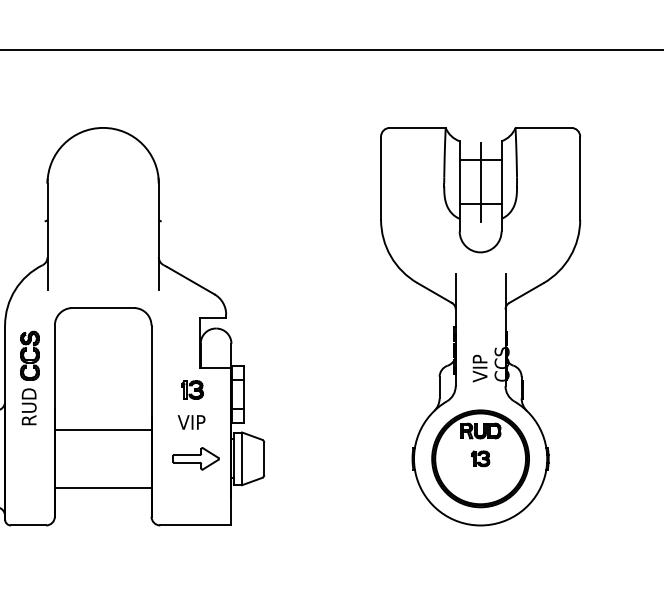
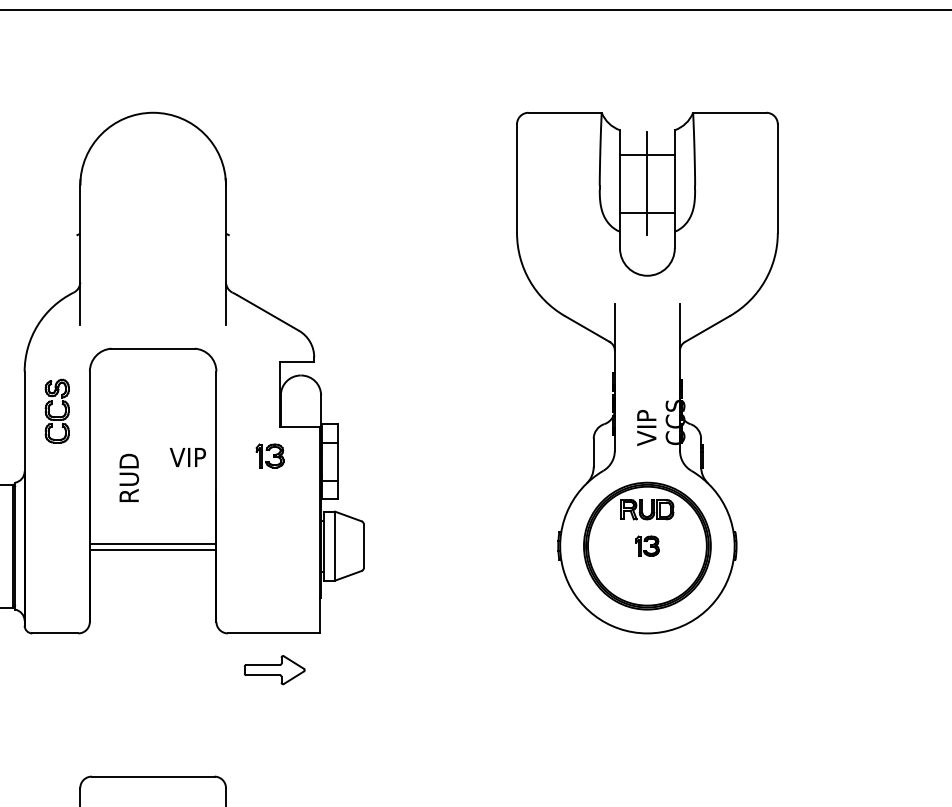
text: (29, 406) -> (129, 477), moved
text: (191, 422) -> (187, 457), moved
line: (102, 429) -> (152, 543), moved
part: (195, 459) -> (274, 670), moved
line: (102, 488) -> (152, 549), moved

